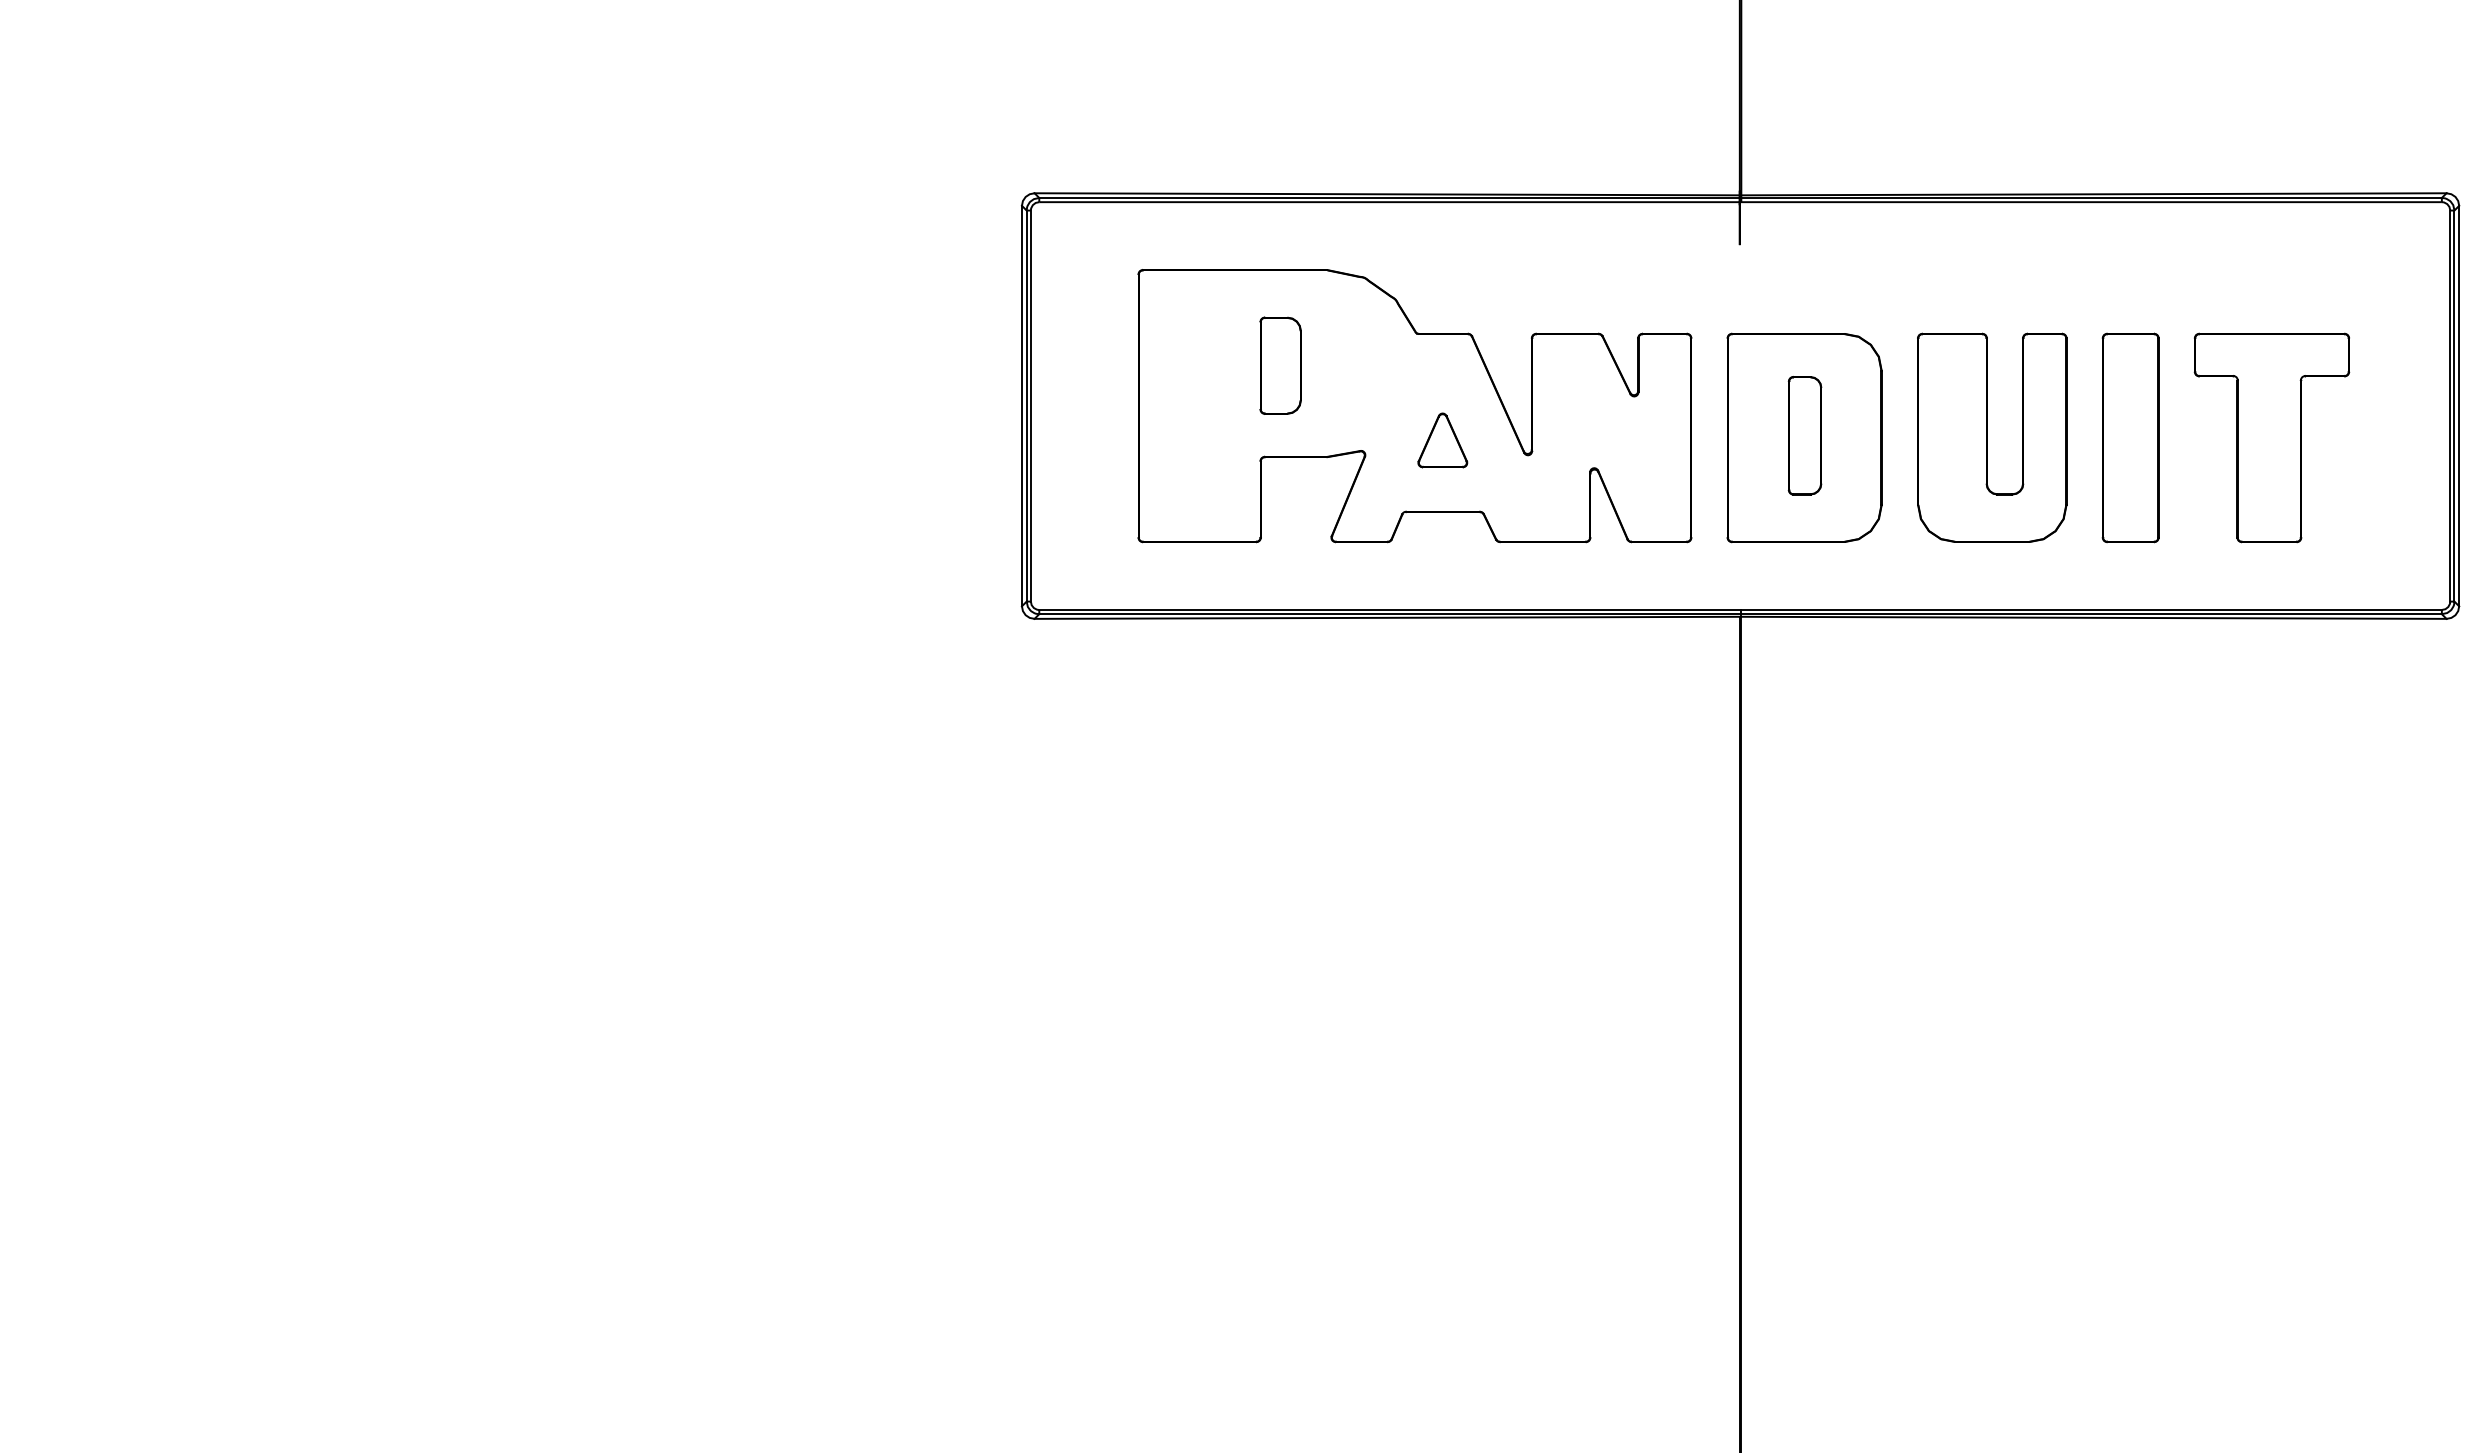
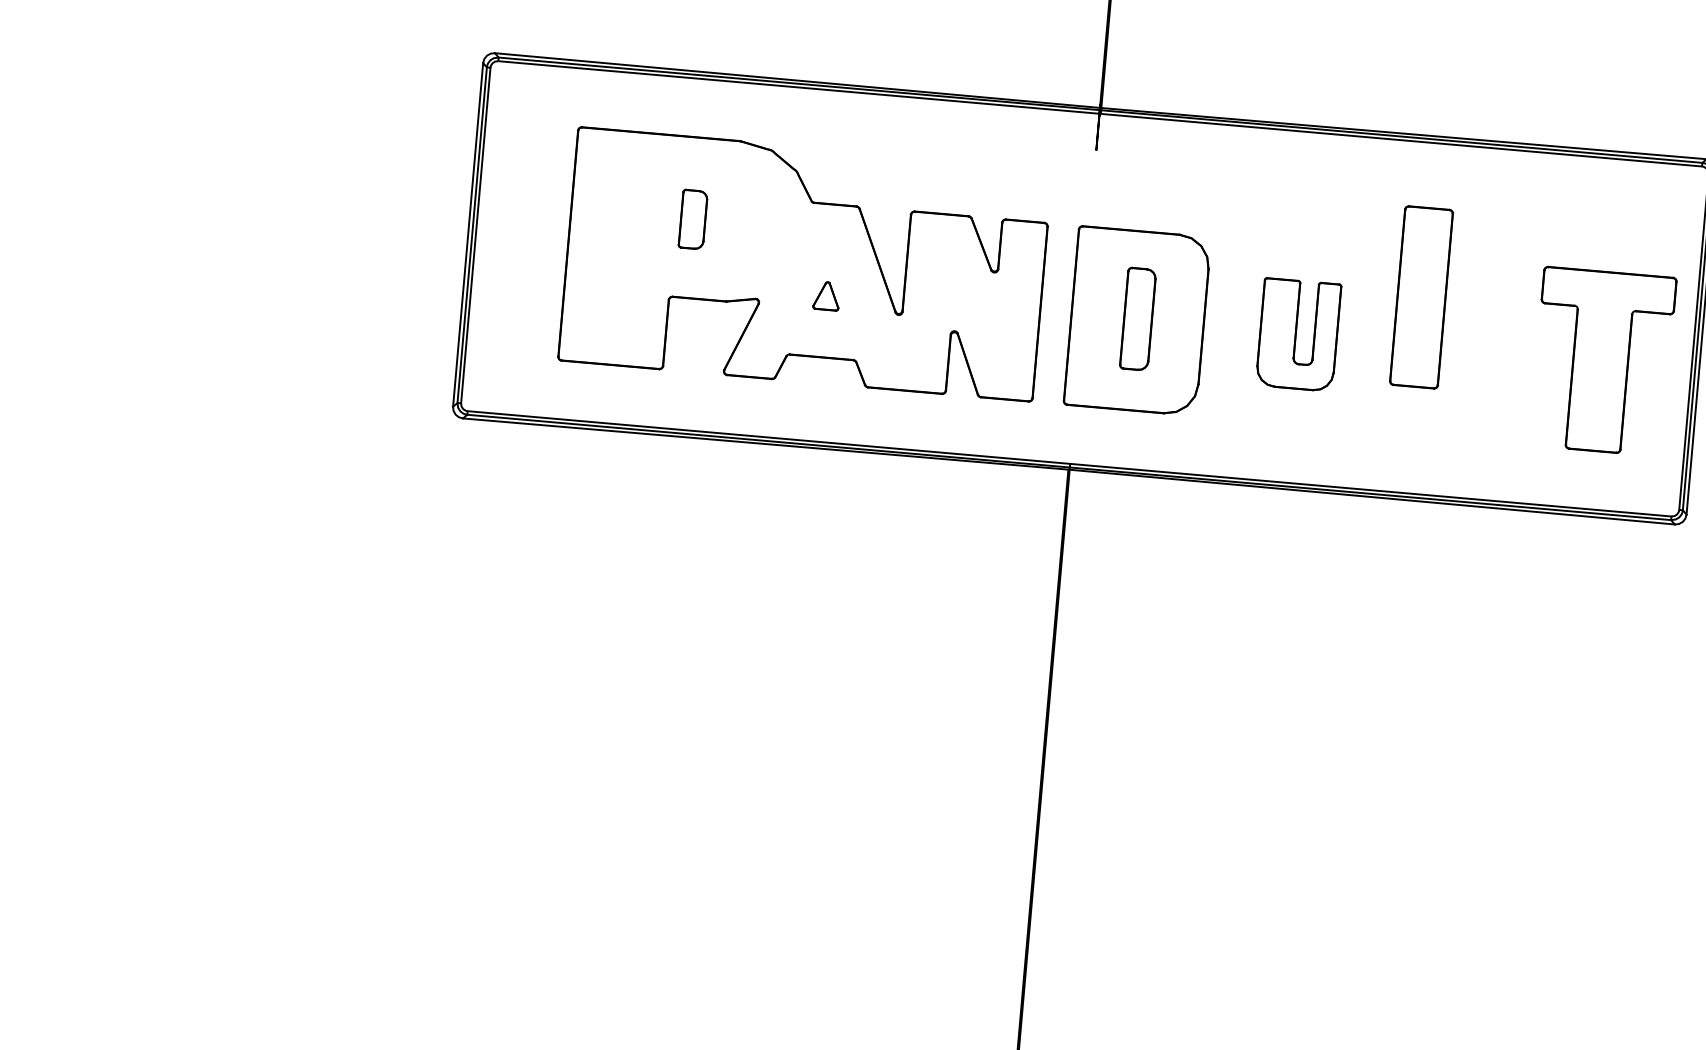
part: (1280, 365) -> (693, 219), size x0.7
part: (1992, 437) -> (1298, 334), size x0.6
part: (2130, 437) -> (1421, 297), moved
part: (2271, 437) -> (1602, 361), moved
part: (1442, 440) -> (826, 296), size x0.6

